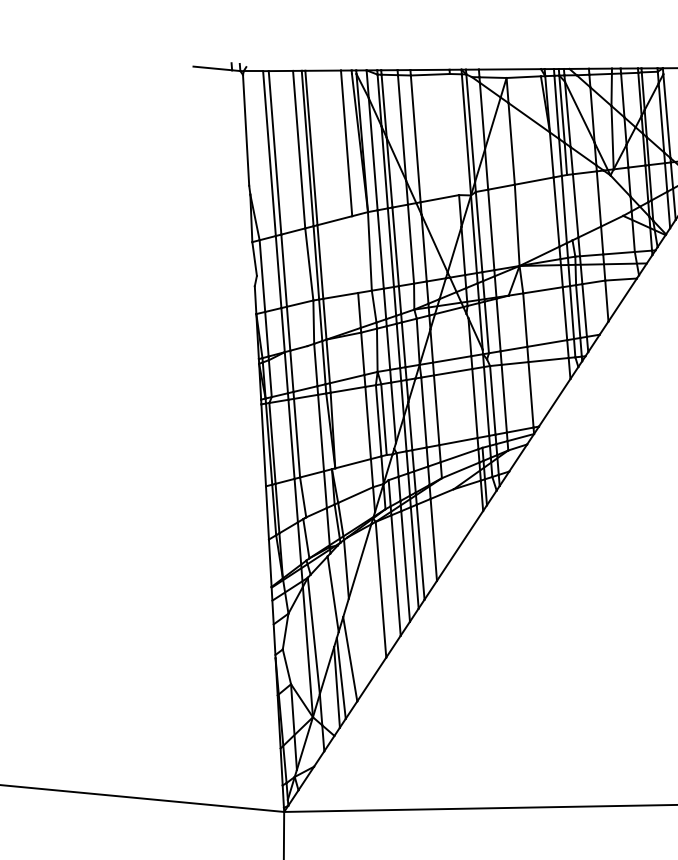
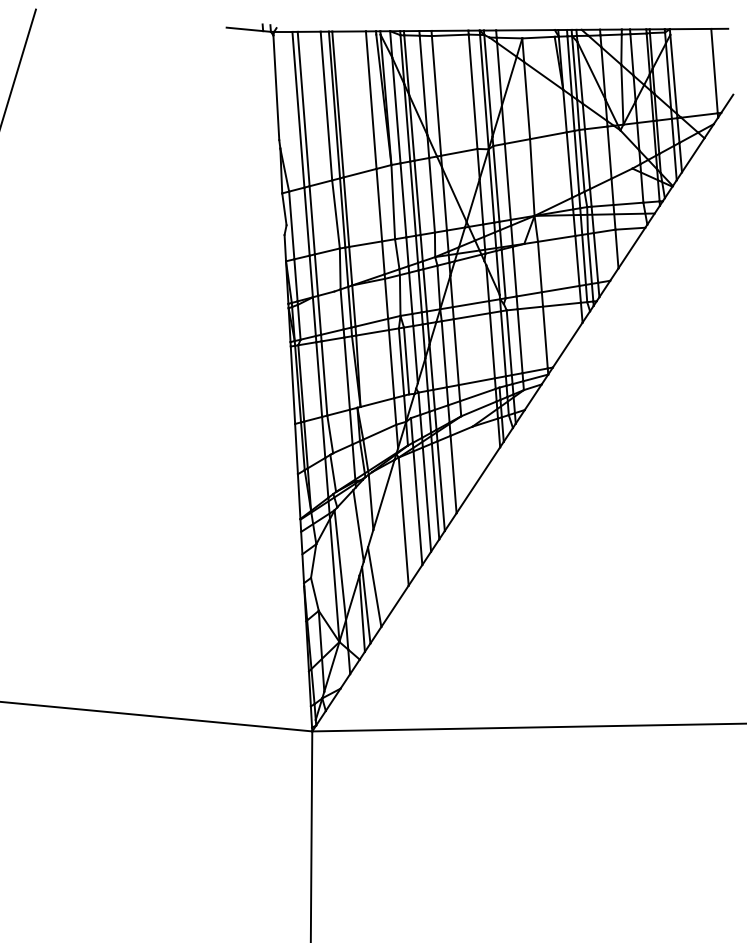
line: (453, 134) -> (472, 91), added
line: (569, 207) -> (581, 160), added
line: (355, 253) -> (379, 204), added

